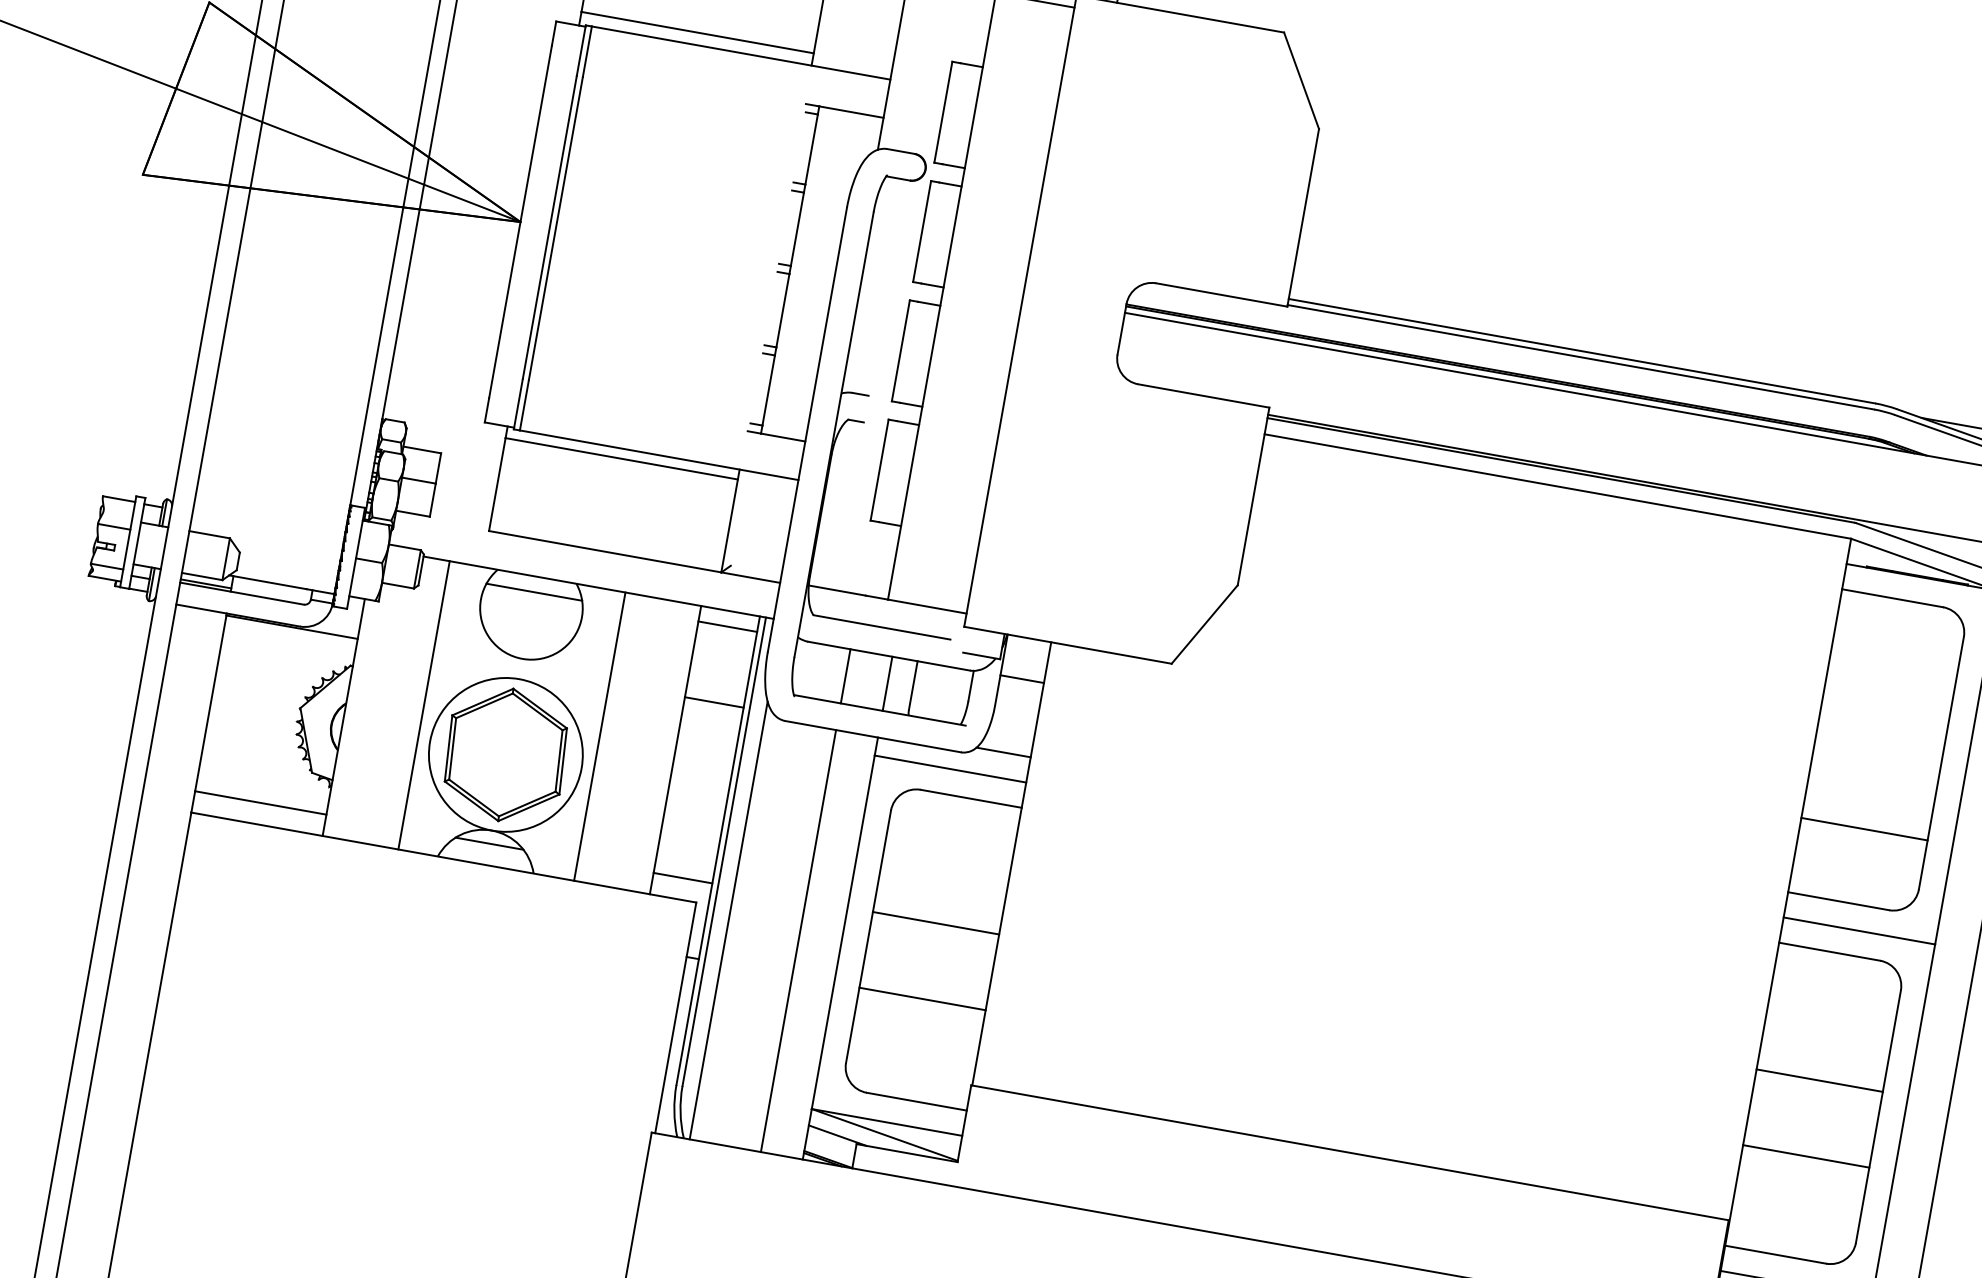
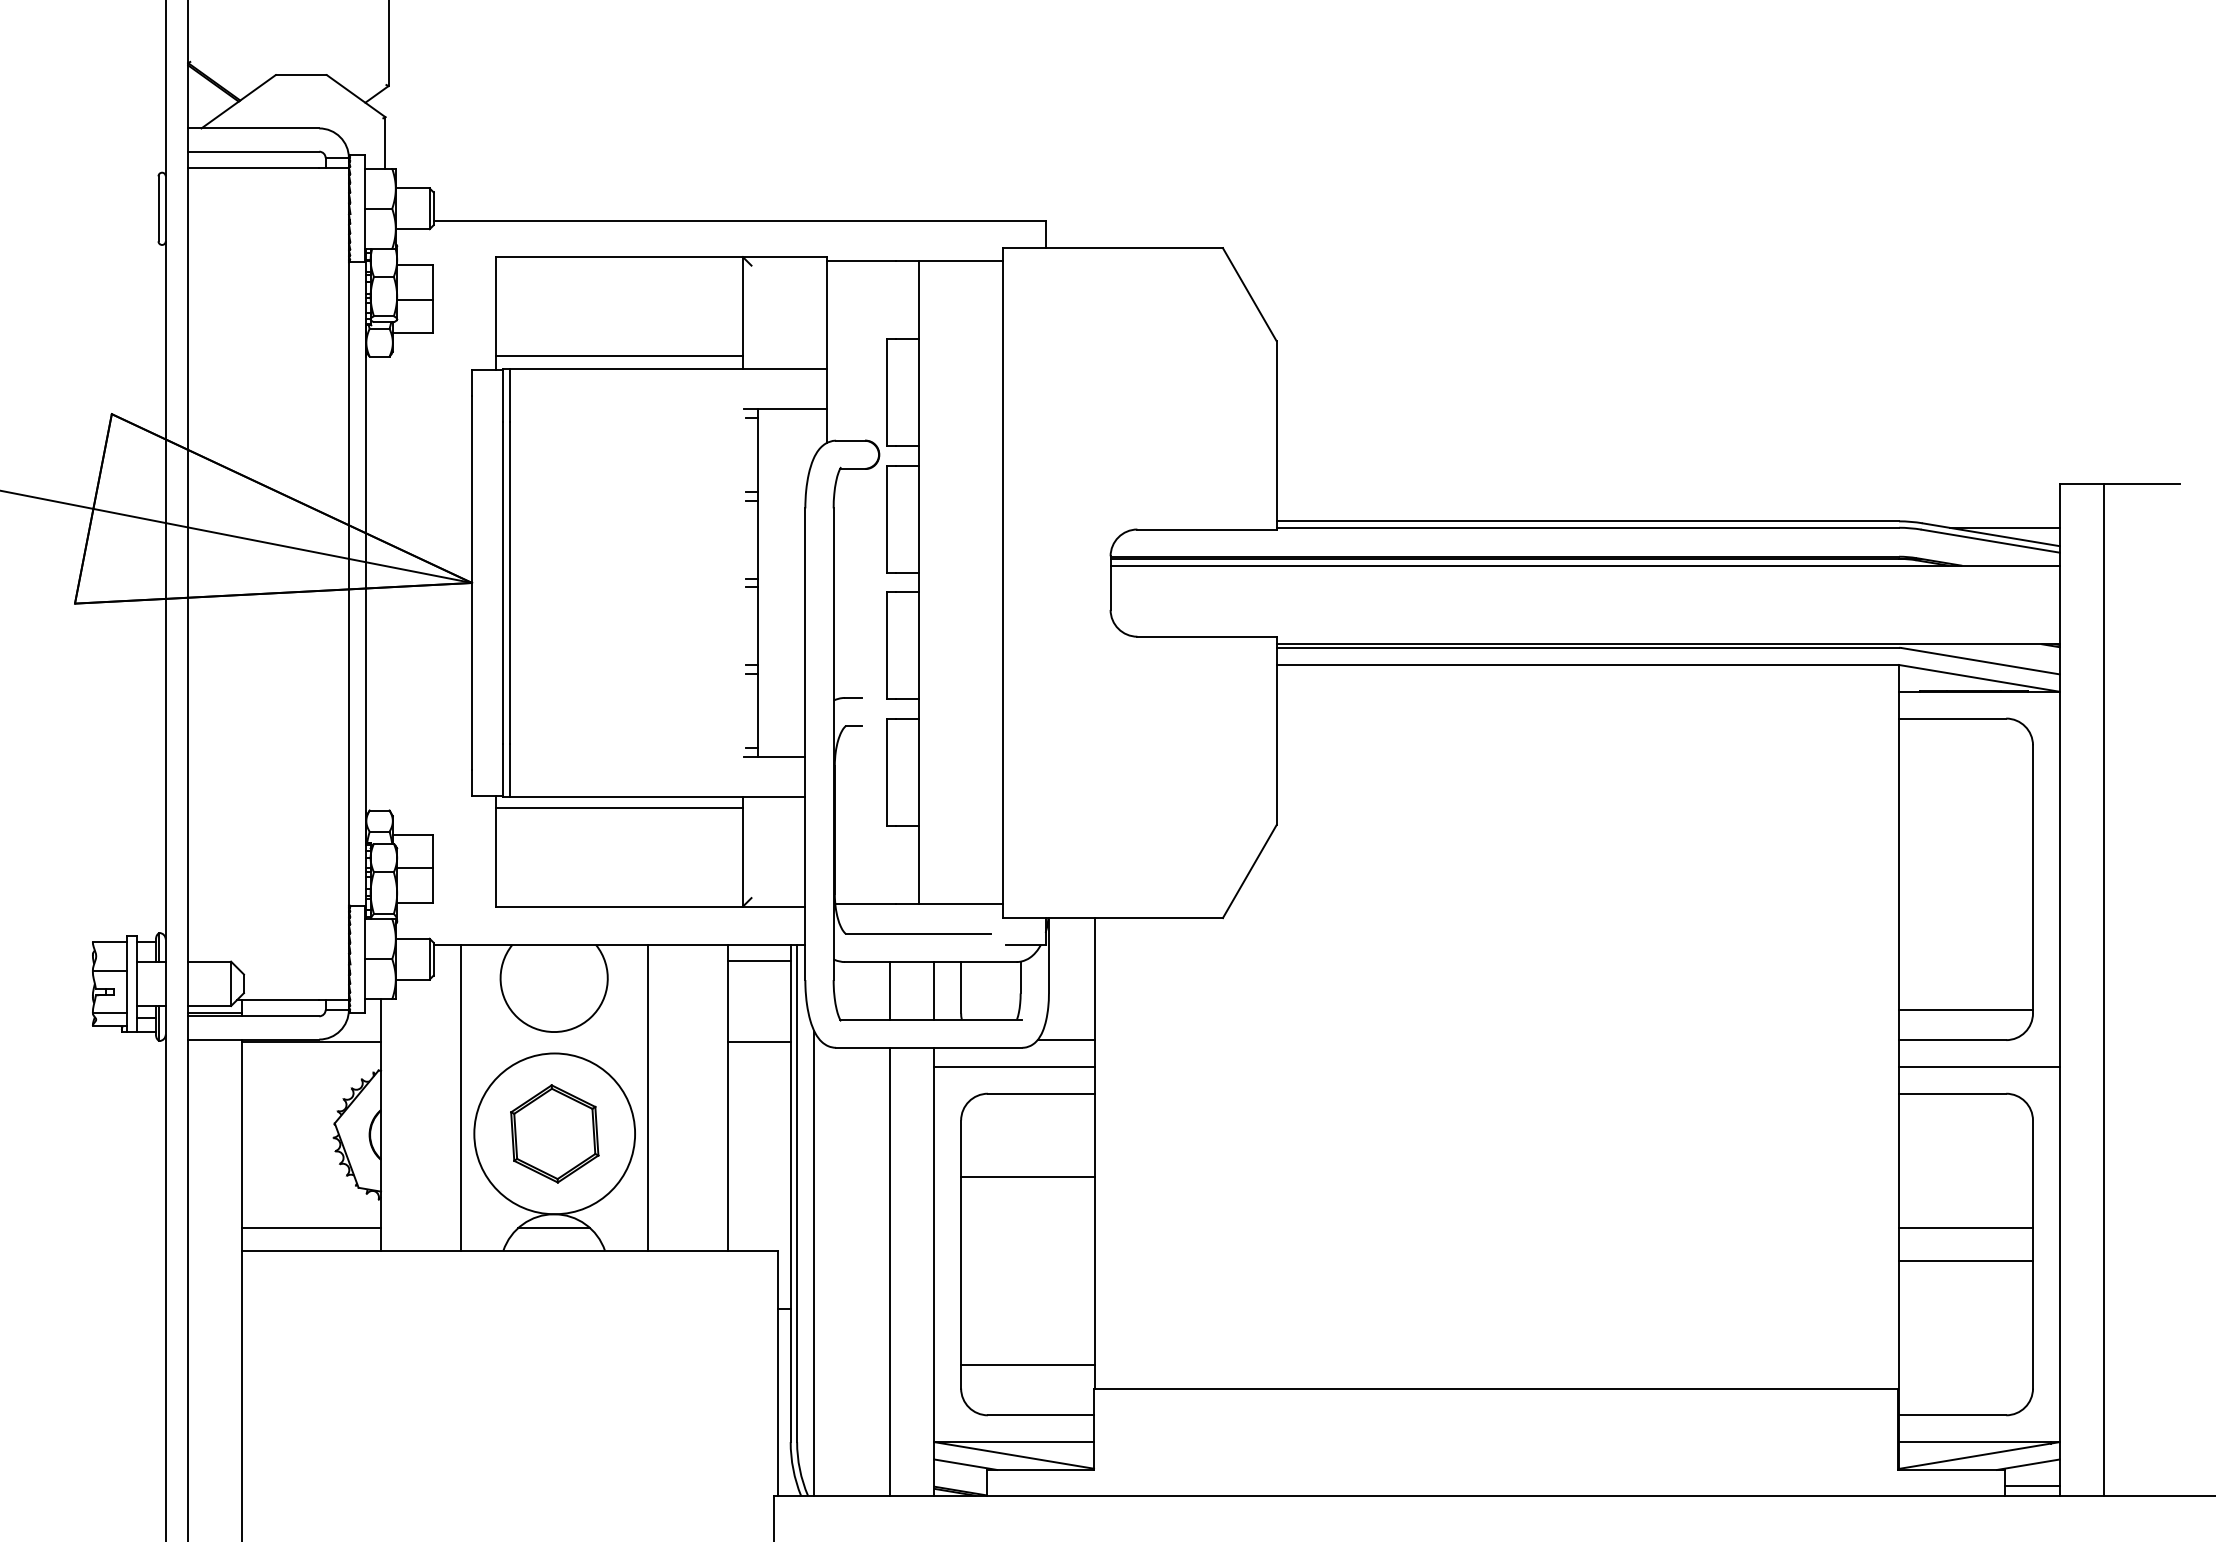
line: (533, 592) -> (553, 961), removed
line: (1021, 679) -> (1071, 961), removed
part: (505, 754) -> (554, 1133), size x0.7
line: (1864, 829) -> (1966, 1010), moved
line: (682, 878) -> (759, 1228), removed
line: (936, 923) -> (1028, 1177), moved
line: (922, 998) -> (1028, 1364), moved
line: (1806, 1156) -> (1966, 1260), moved

